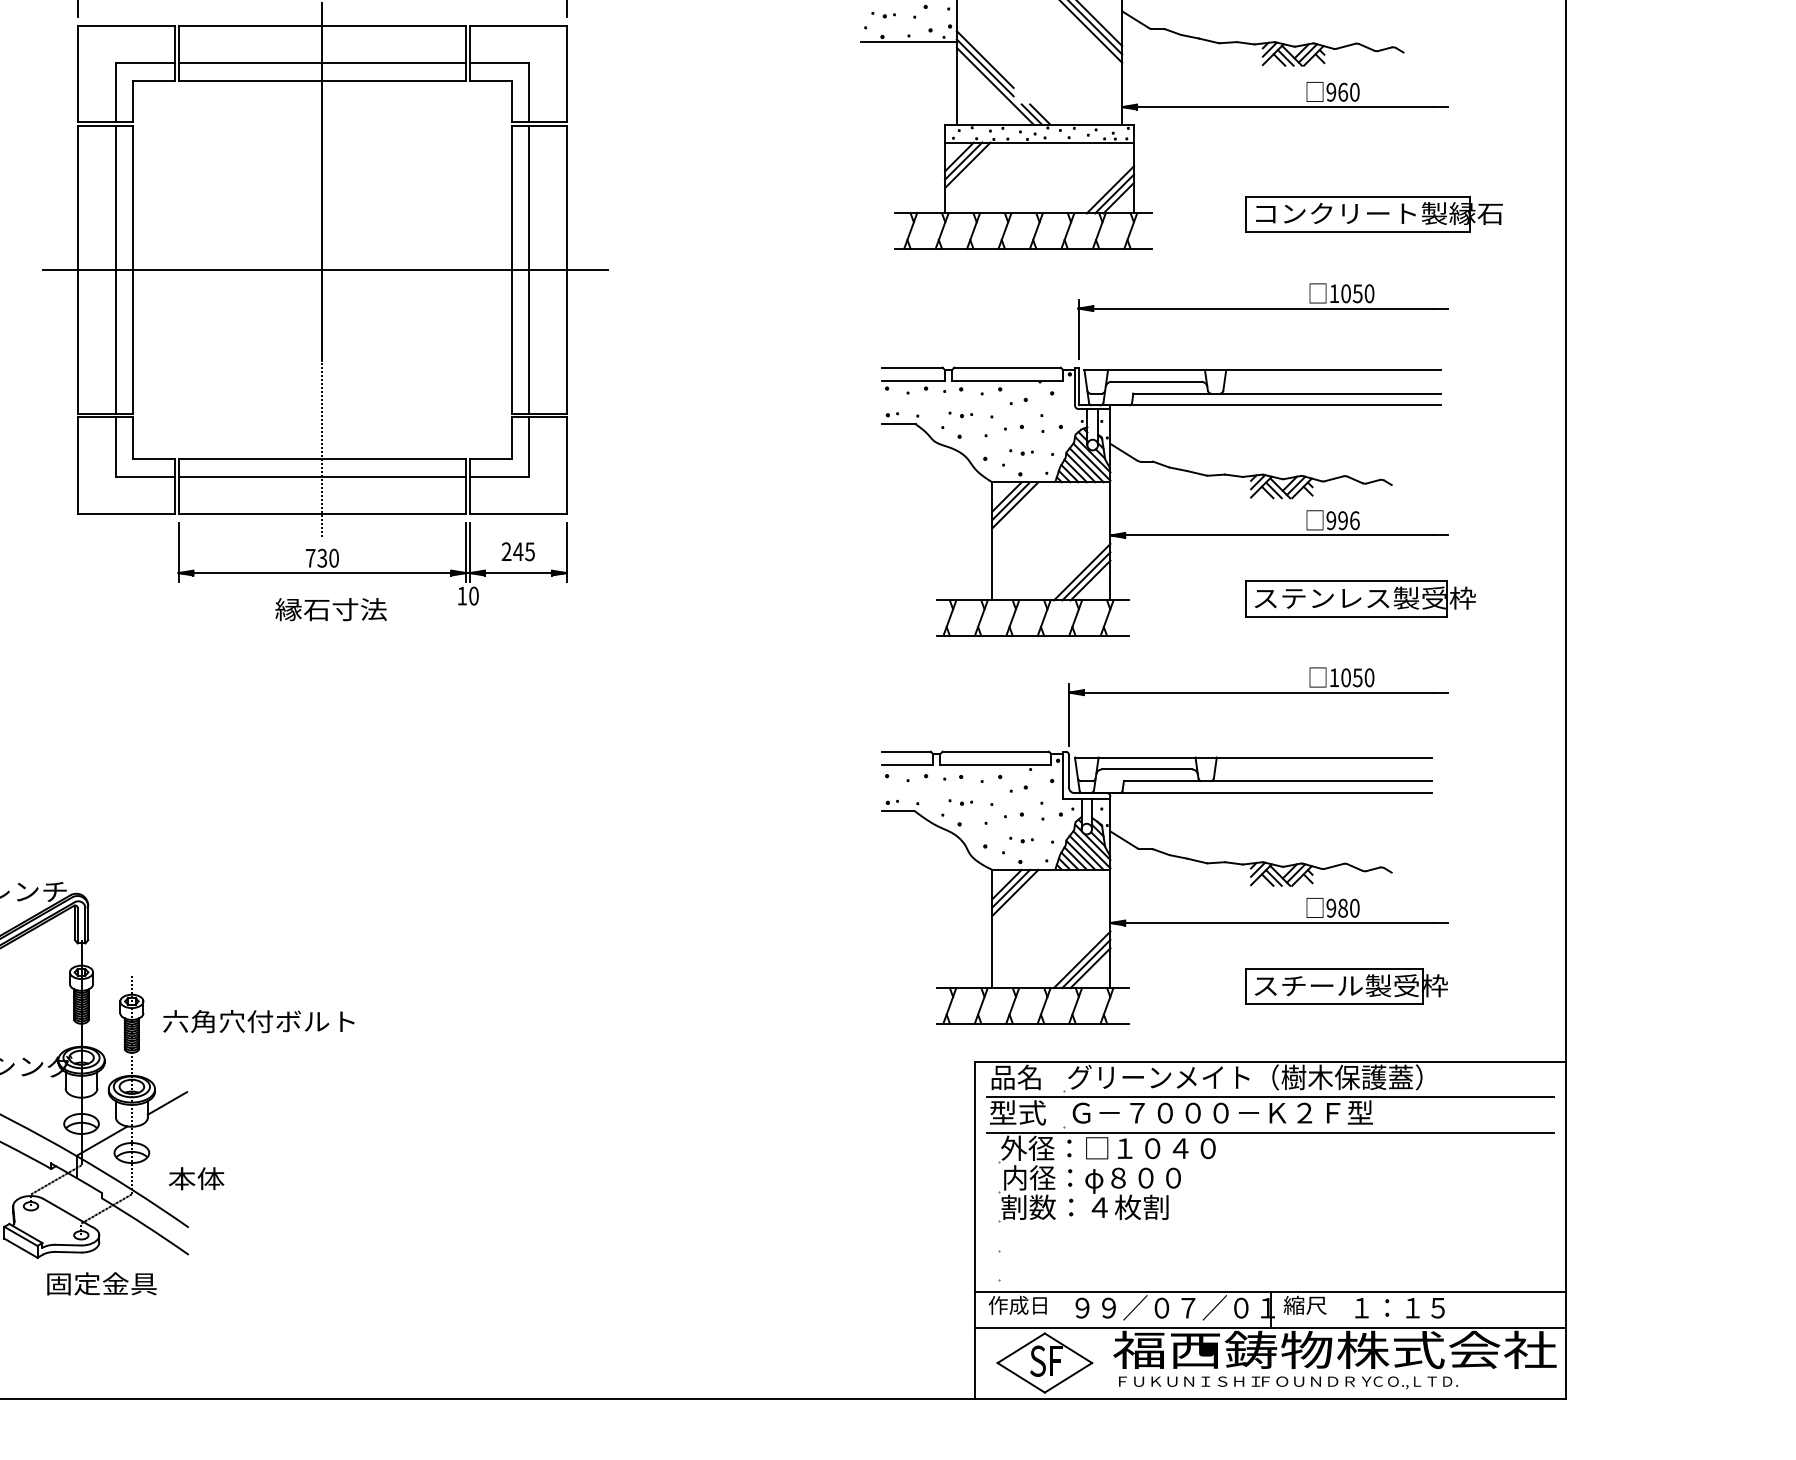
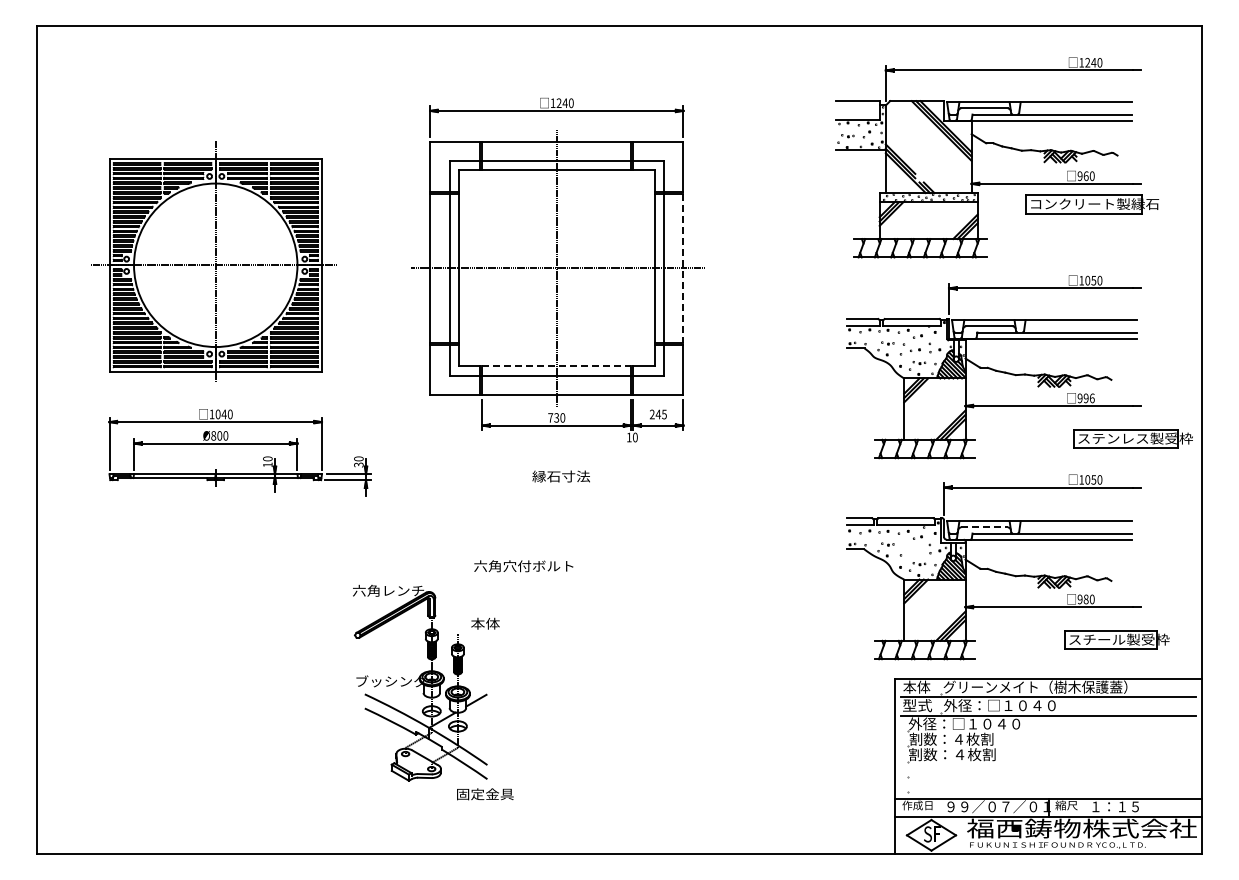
part: (1374, 214) -> (1092, 204), moved
line: (566, 270) -> (683, 268), solid -> dashed
line: (321, 459) -> (556, 366), solid -> dashed
part: (1359, 597) -> (1132, 438), moved
text: (329, 609) -> (560, 476), moved
line: (1148, 769) -> (985, 527), solid -> dashed
part: (1006, 810) -> (911, 548), removed
part: (1345, 985) -> (1116, 639), moved
text: (258, 1022) -> (523, 566), moved
text: (1015, 1076) -> (916, 686), 品名 -> 本体
text: (1220, 1112) -> (1022, 705), Ｇ－７０００－Ｋ２Ｆ型 -> 外径：□１０４０
text: (196, 1178) -> (485, 623), moved
text: (1091, 1178) -> (955, 739), 内径：φ８００ -> 割数：４枚割
text: (102, 1284) -> (485, 794), moved

